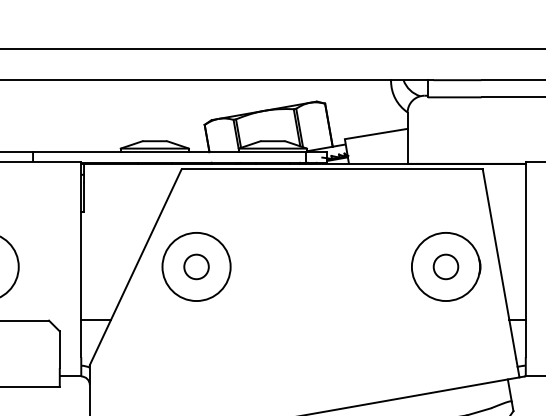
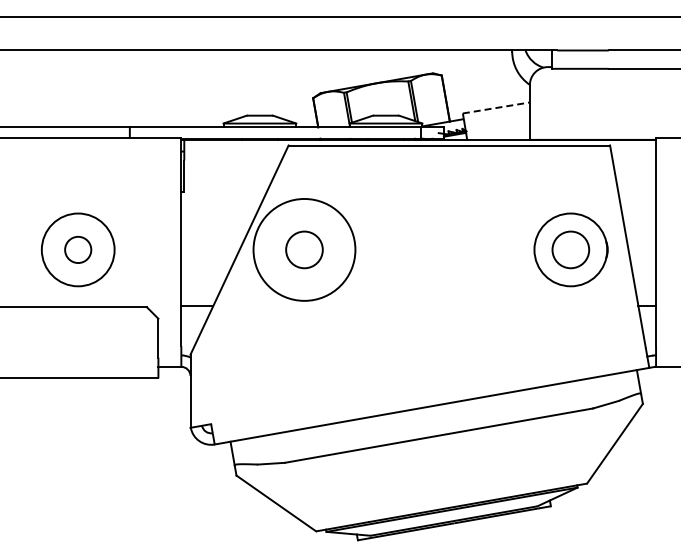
line: (376, 133) -> (496, 107), solid -> dashed
circle: (196, 266) -> (304, 249), size x1.4
circle: (196, 266) -> (304, 249), size x1.4
circle: (445, 266) -> (570, 249), size x1.4

